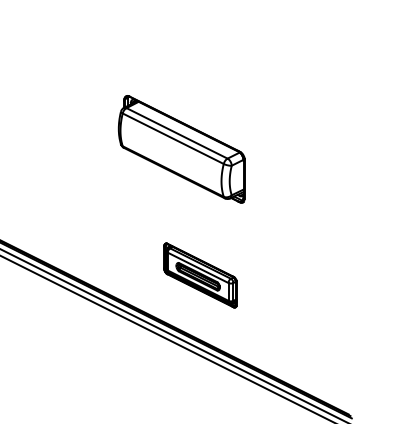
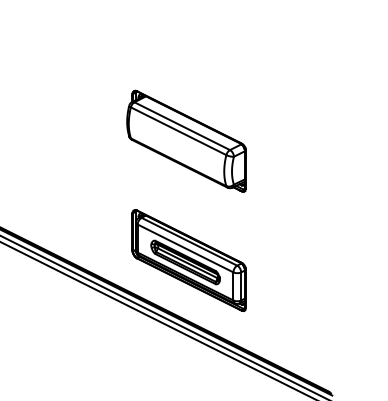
part: (181, 149) -> (186, 141), moved
part: (200, 275) -> (189, 260), size x1.67

